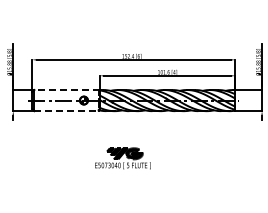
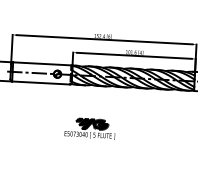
line: (67, 90) -> (43, 64), dashed -> solid
line: (67, 111) -> (42, 83), dashed -> solid

